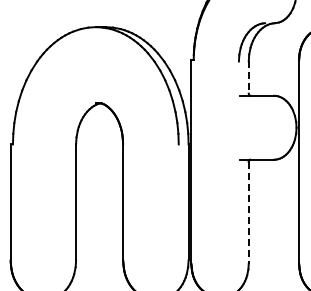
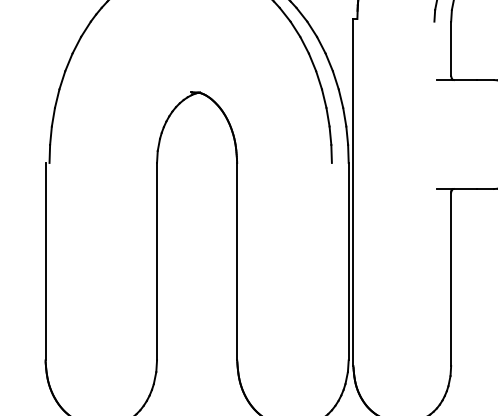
line: (248, 78) -> (450, 50), dashed -> solid
line: (248, 212) -> (450, 278), dashed -> solid

